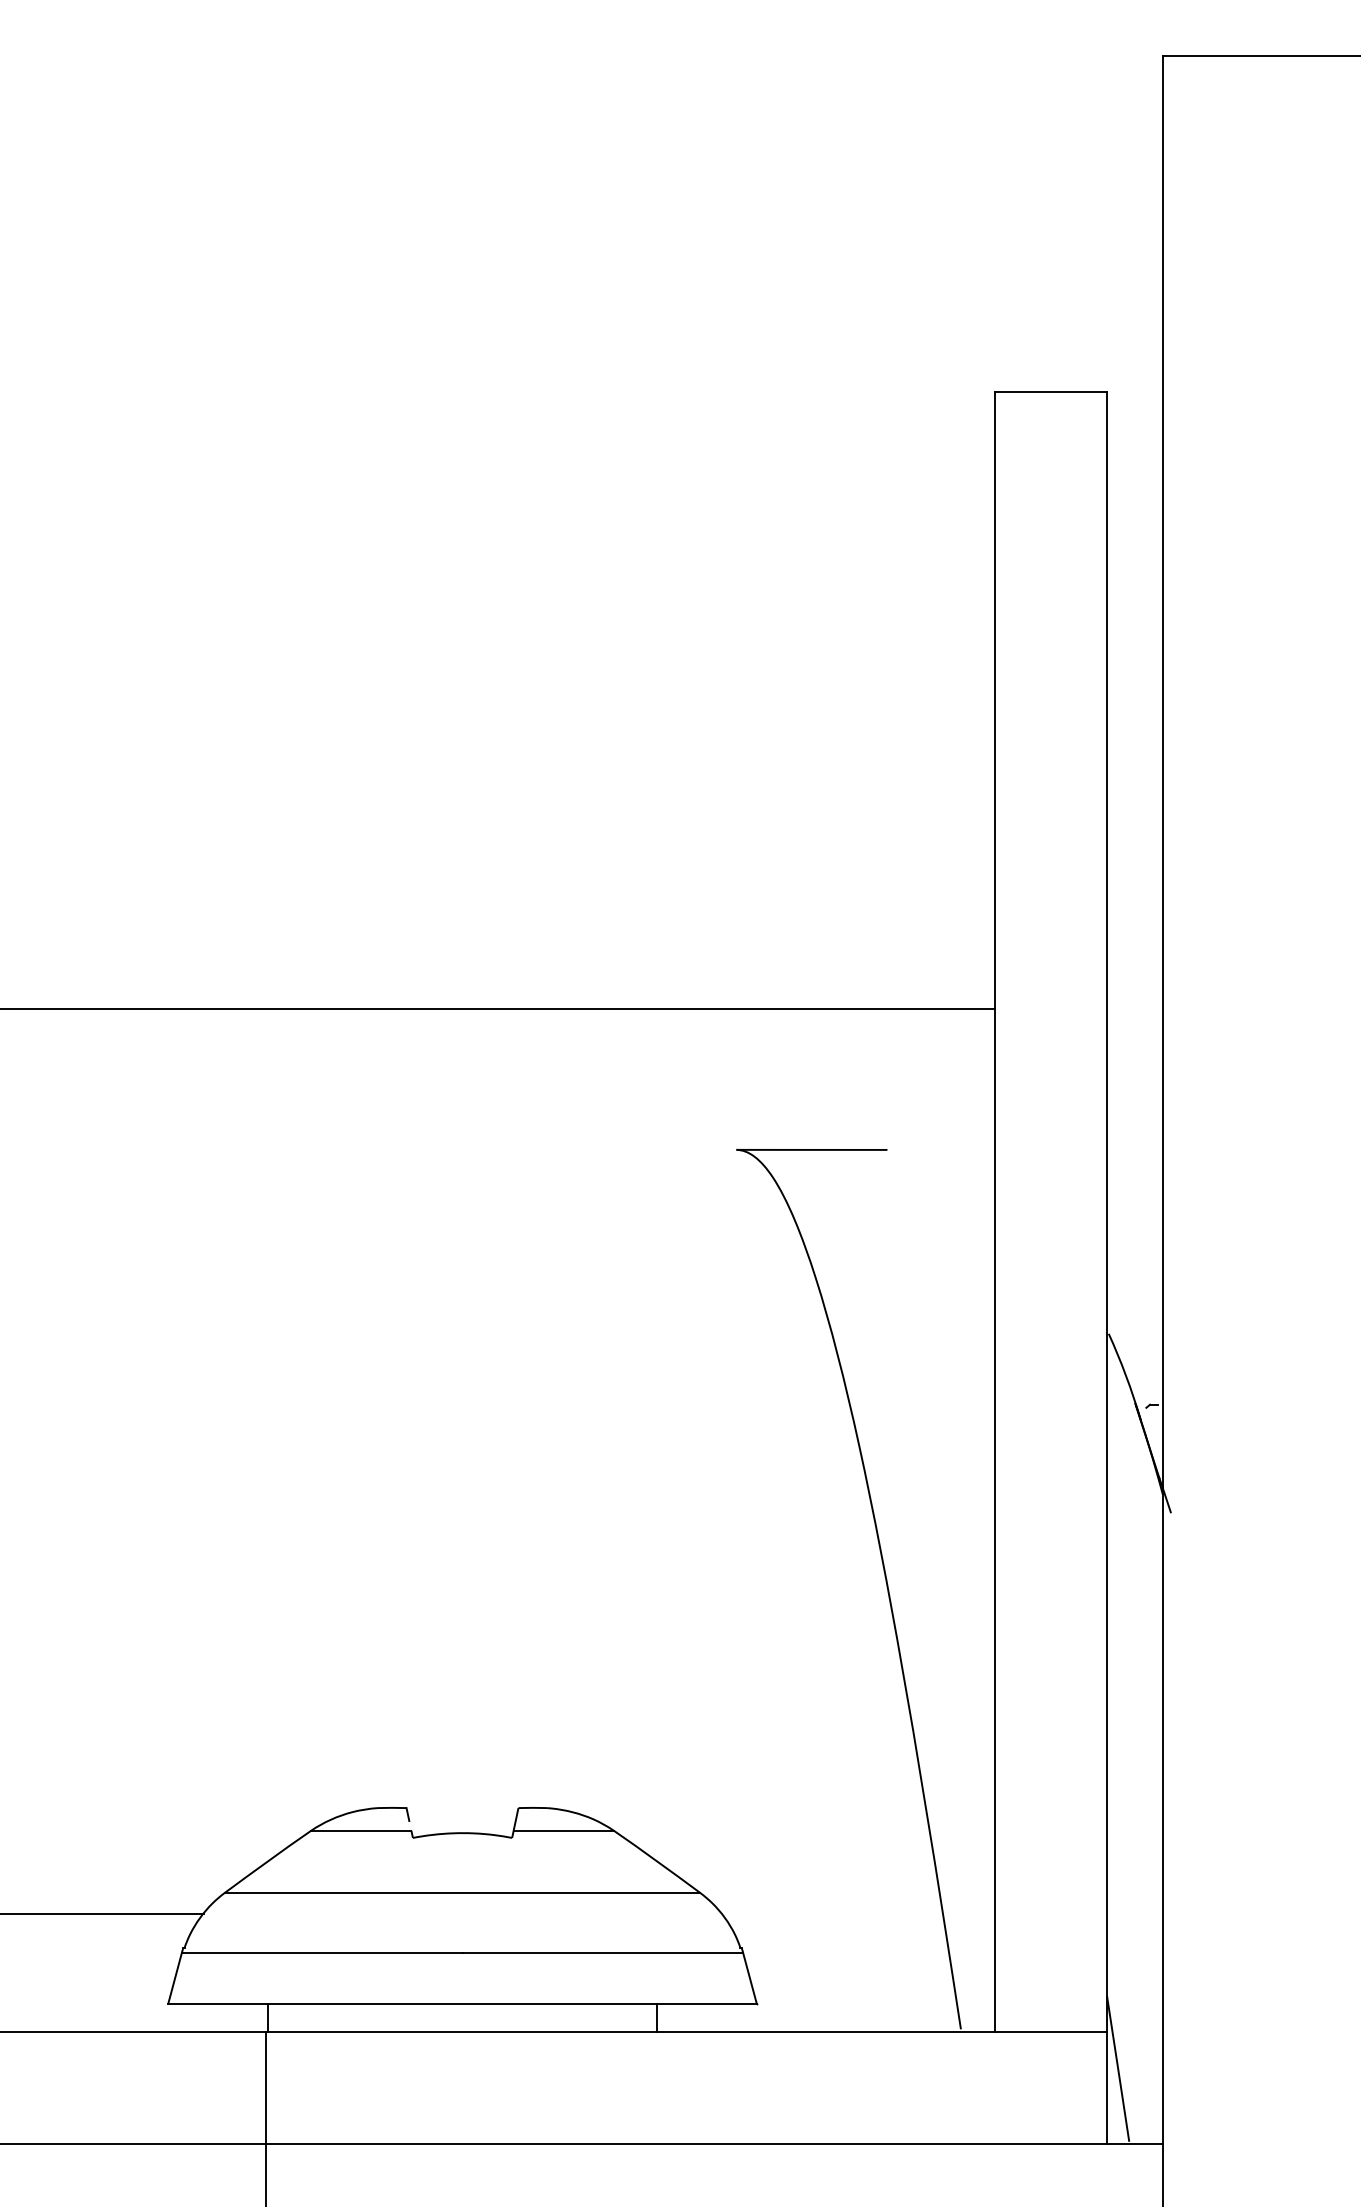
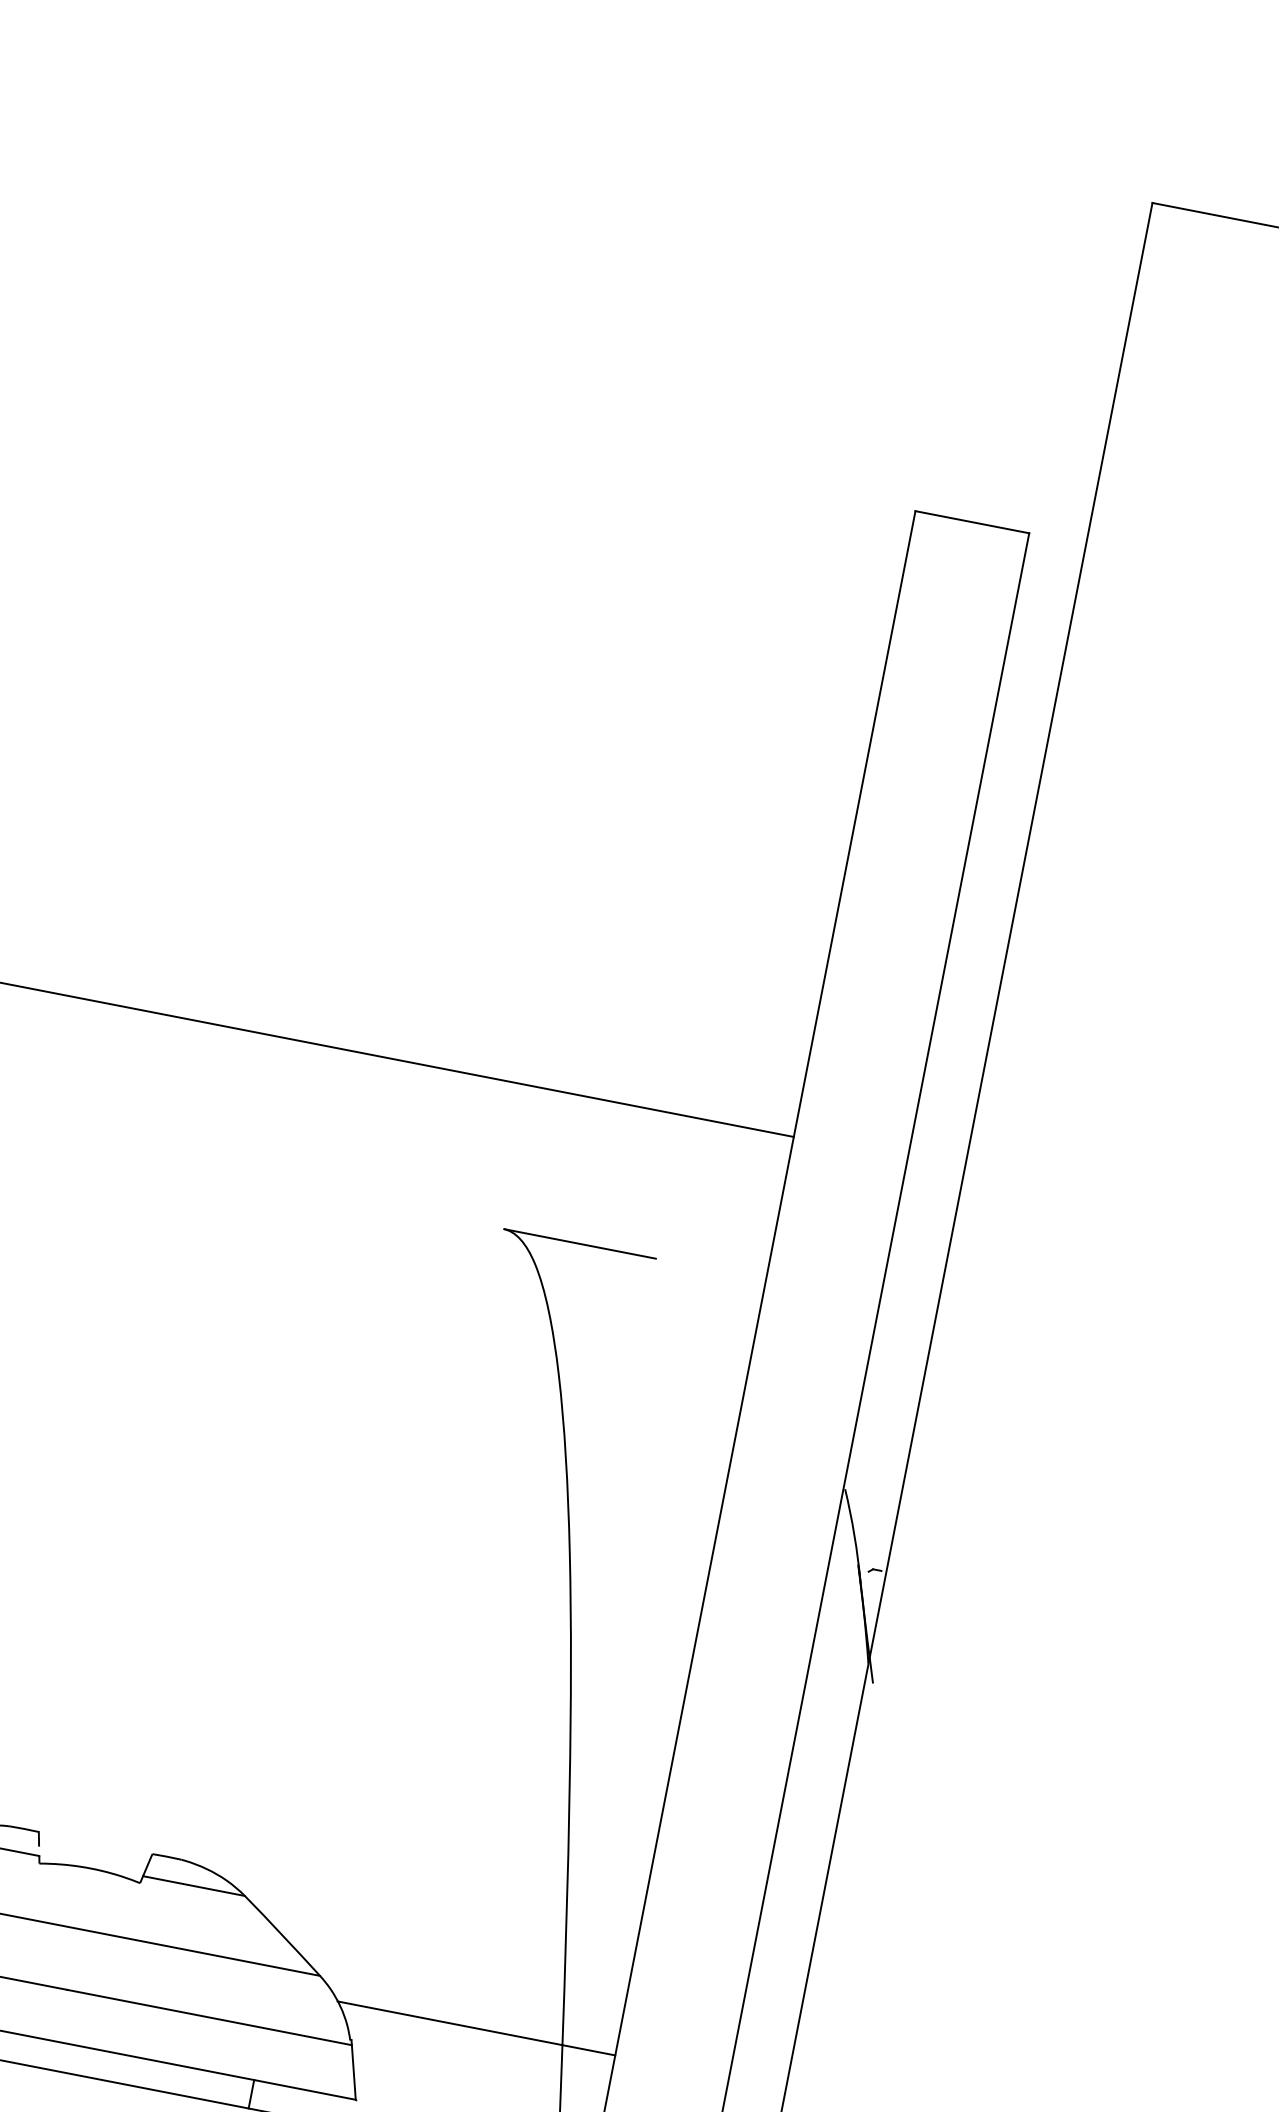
line: (858, 1913) -> (476, 2028), added

